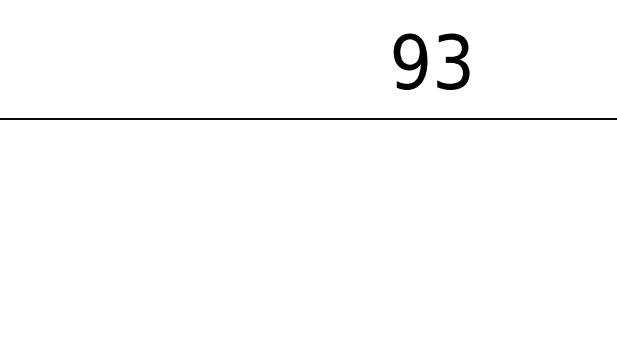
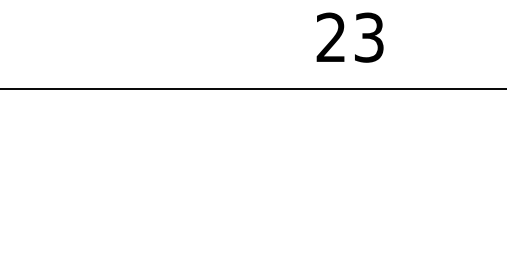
text: (410, 61) -> (331, 37), 93 -> 23

